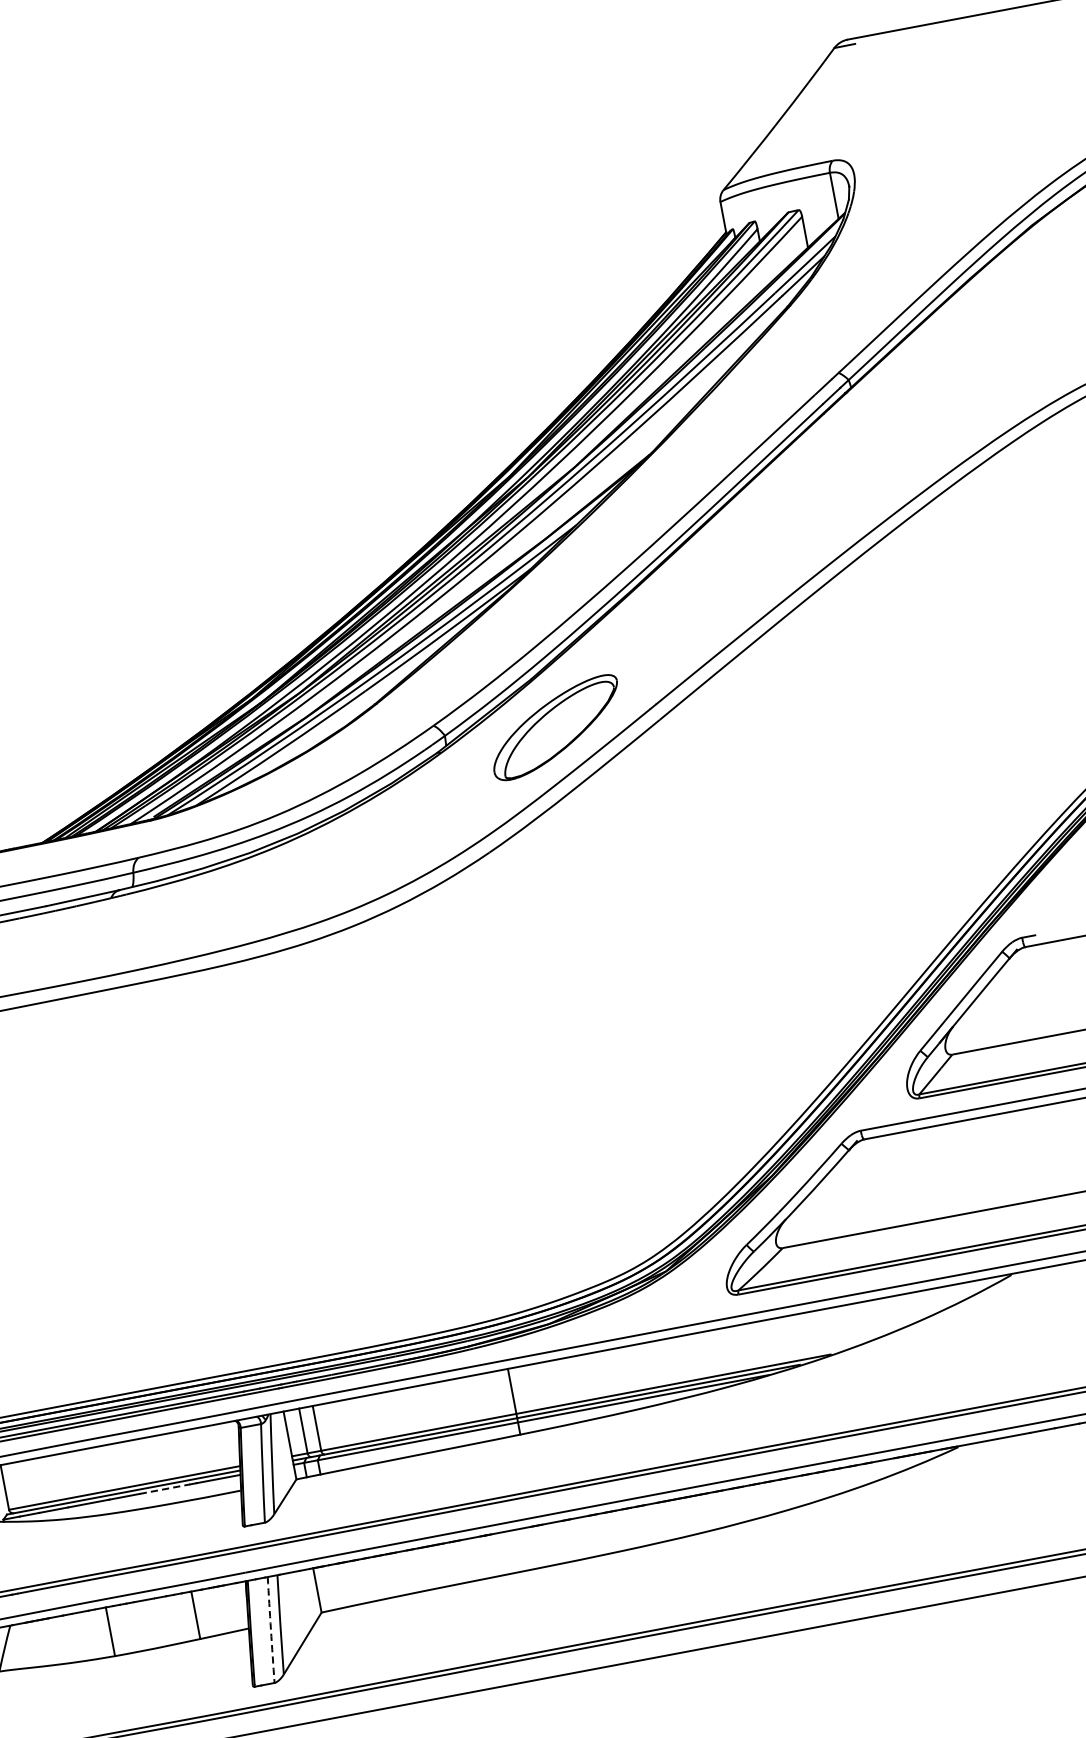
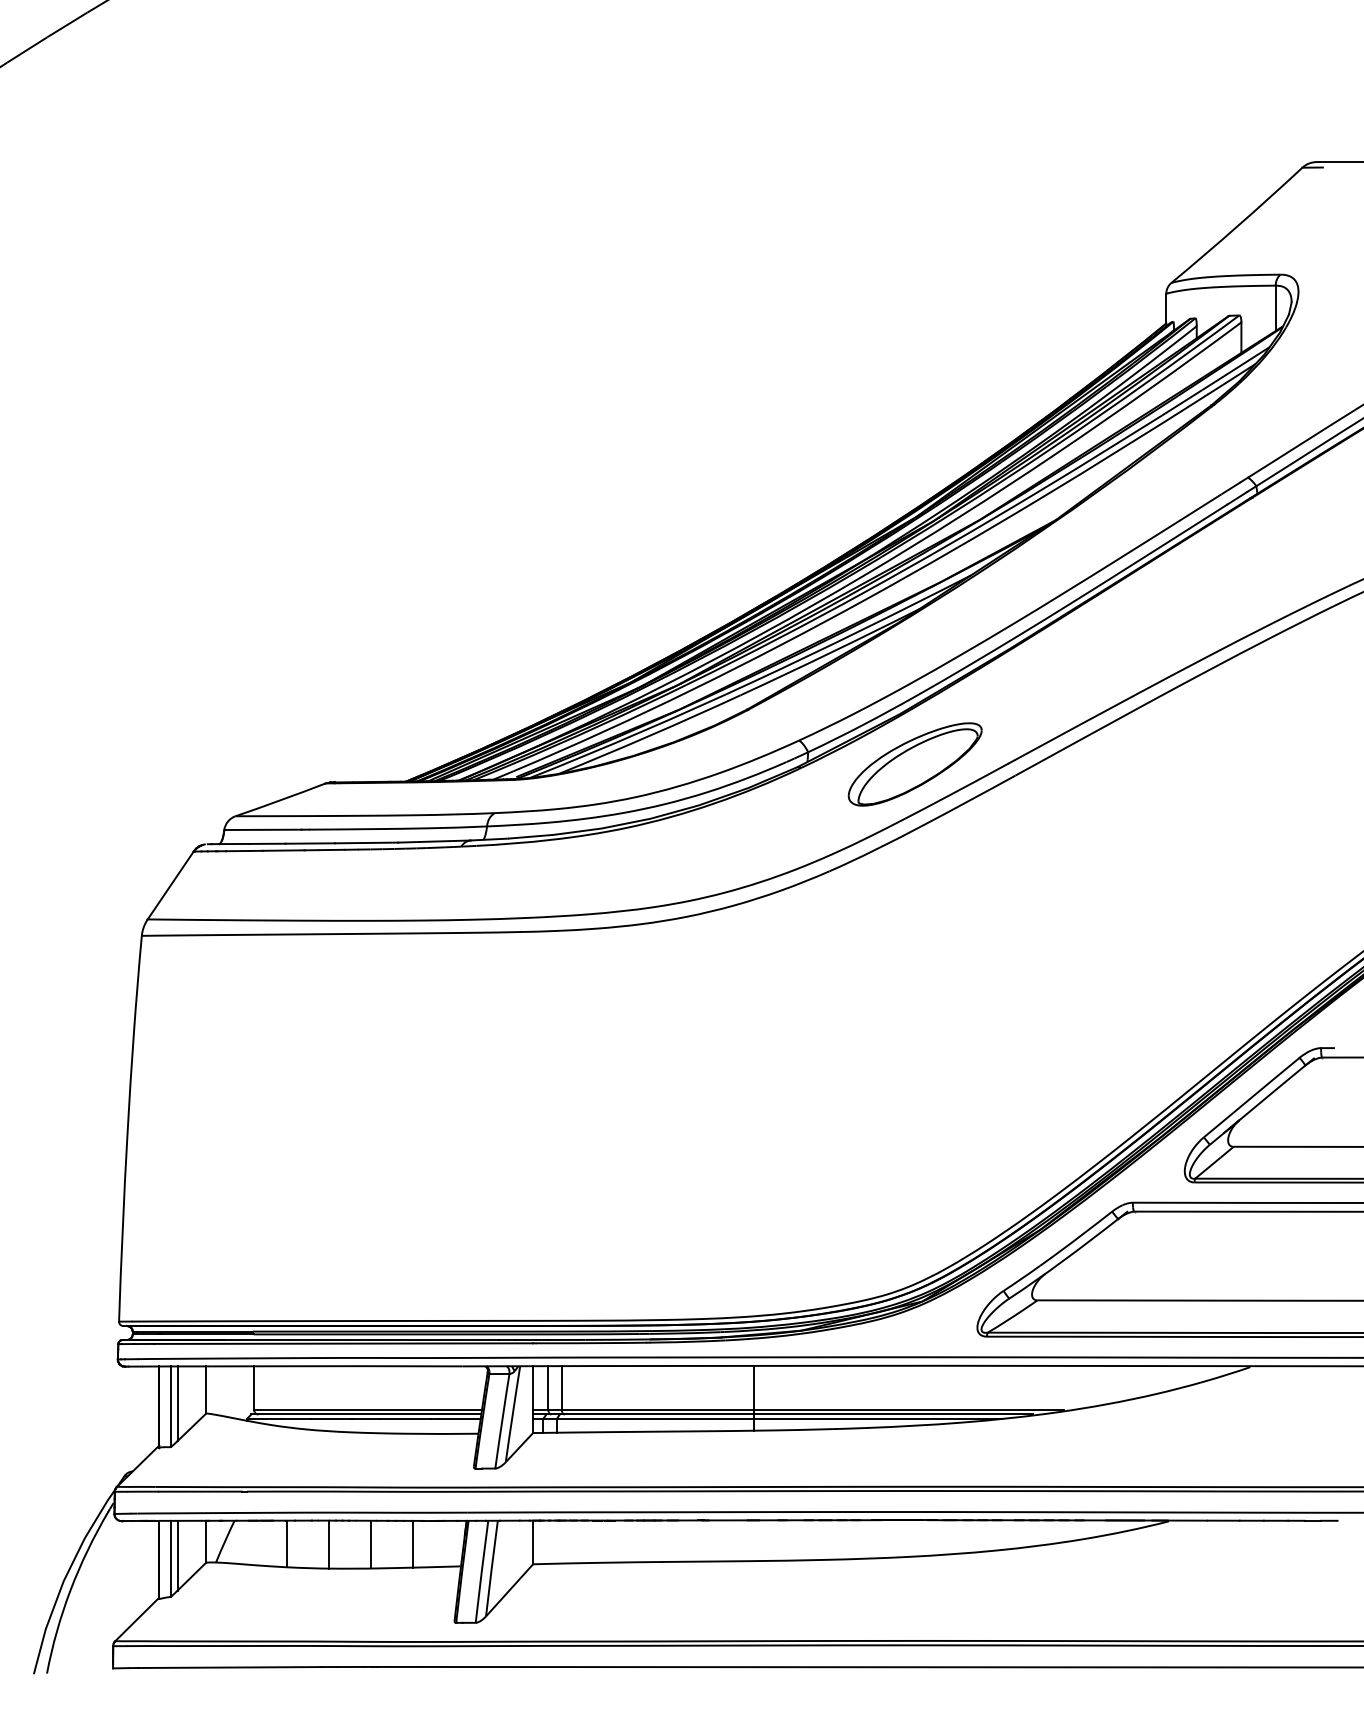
line: (165, 1488) -> (406, 1418), dashed -> solid
line: (152, 1623) -> (370, 1544), added
arc: (270, 1629) -> (481, 1571), dashed -> solid
line: (67, 1638) -> (286, 1543), added

